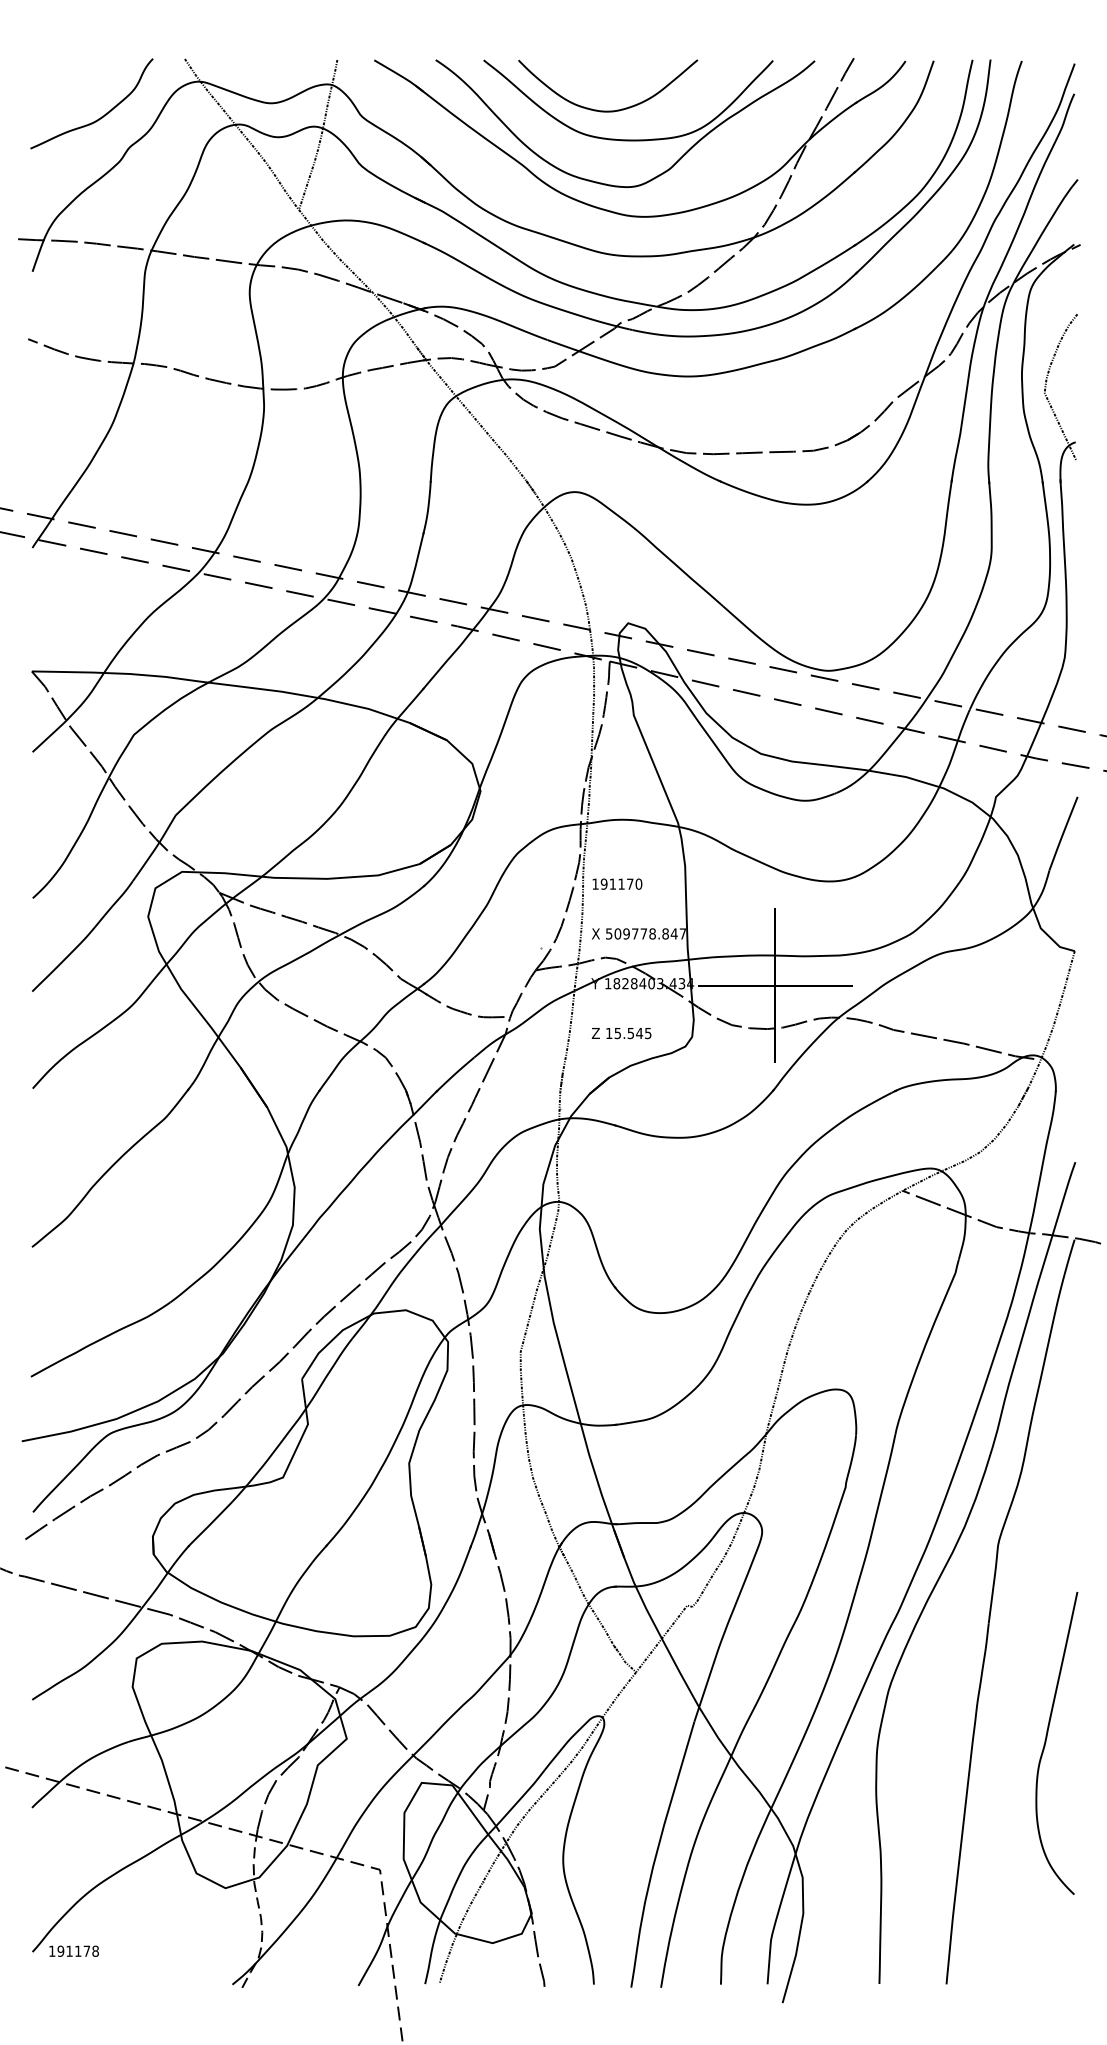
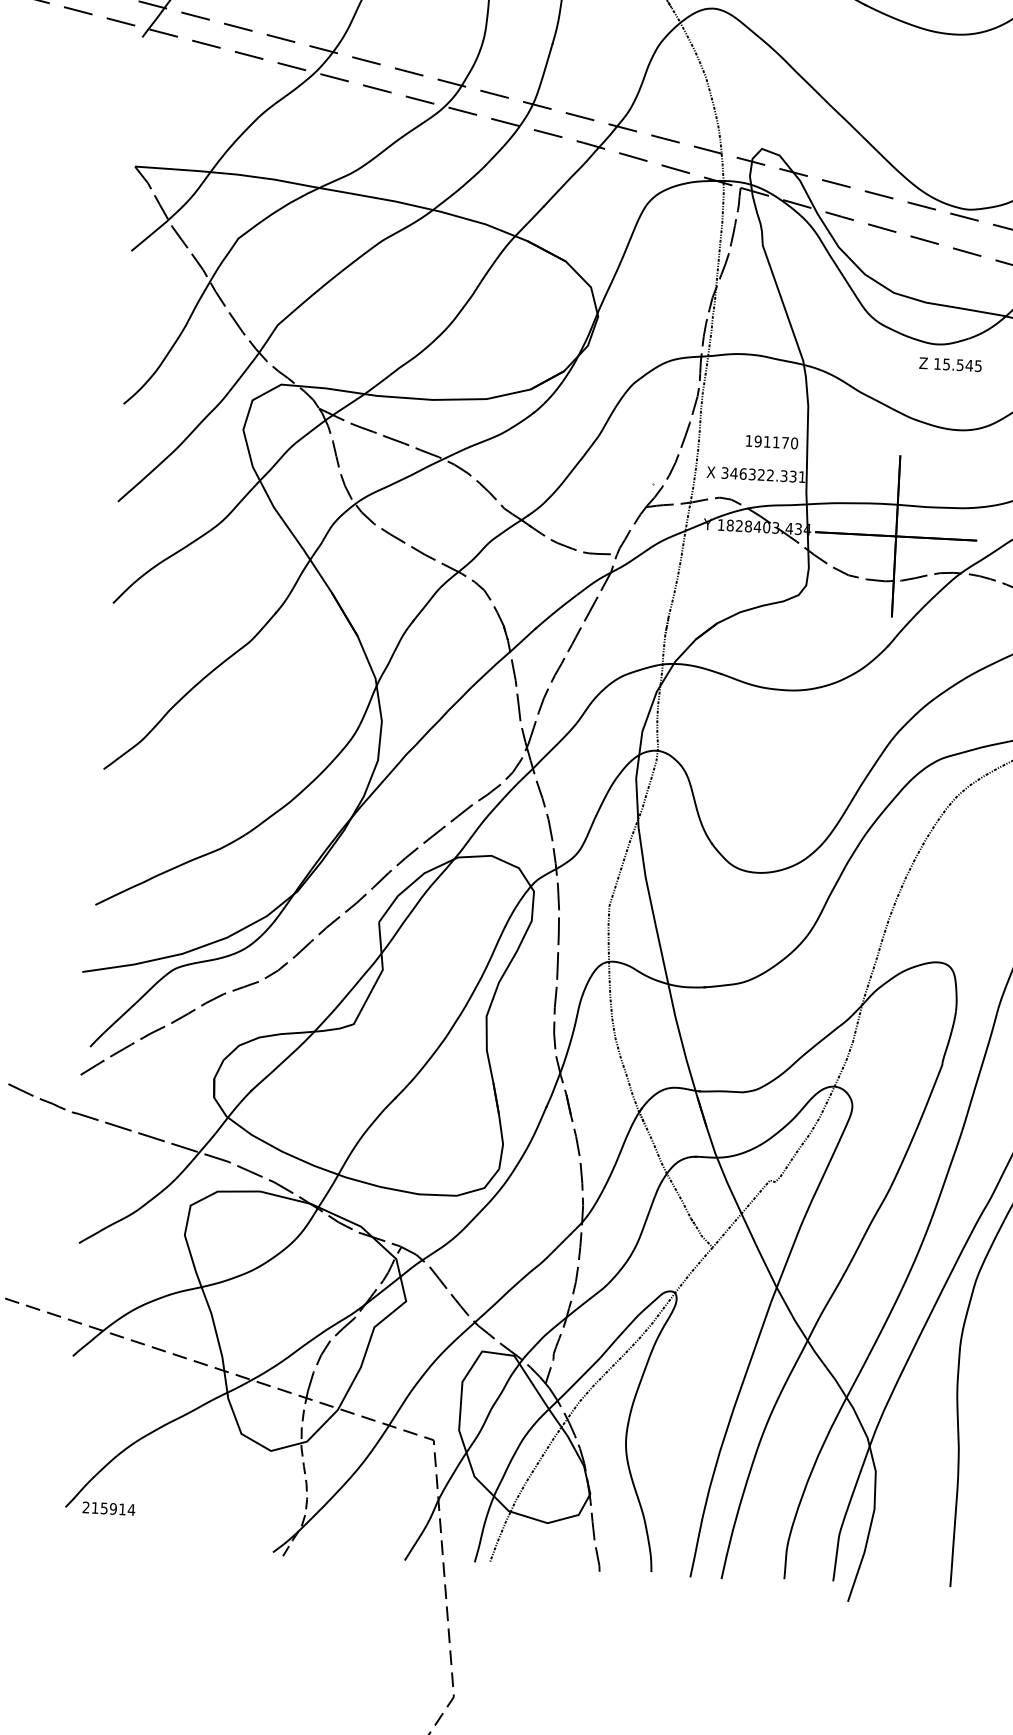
text: (617, 883) -> (772, 441), moved
text: (645, 933) -> (763, 474), 509778.847 -> 346322.331
text: (621, 1033) -> (950, 364), moved
text: (74, 1950) -> (109, 1507), 191178 -> 215914

